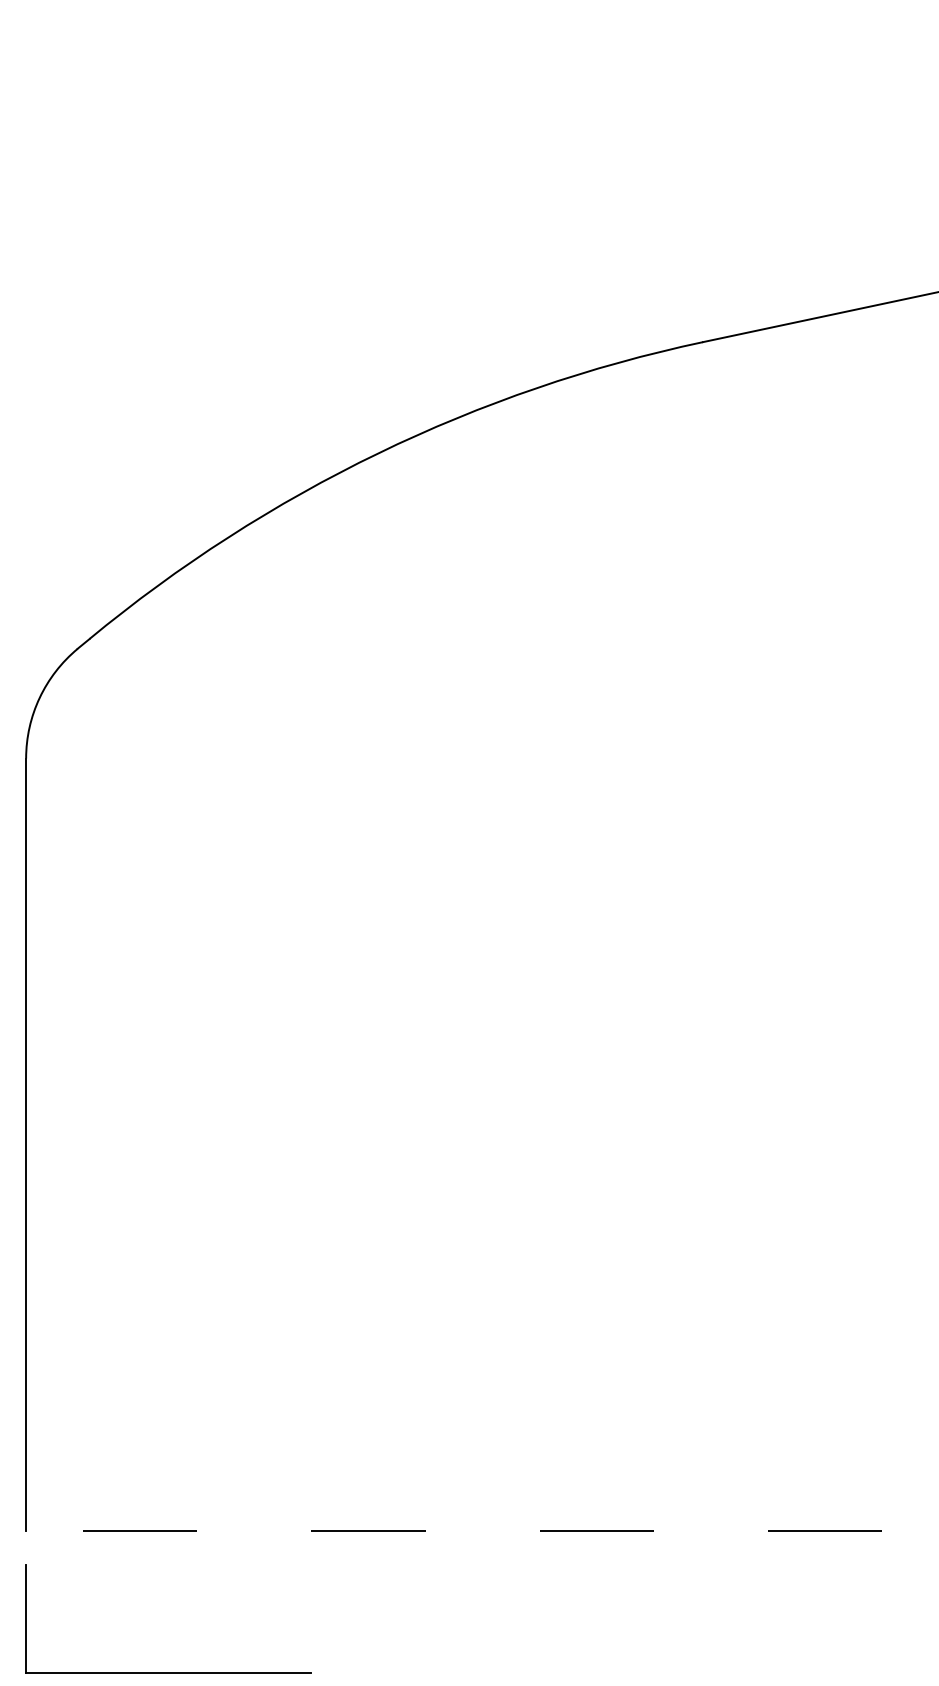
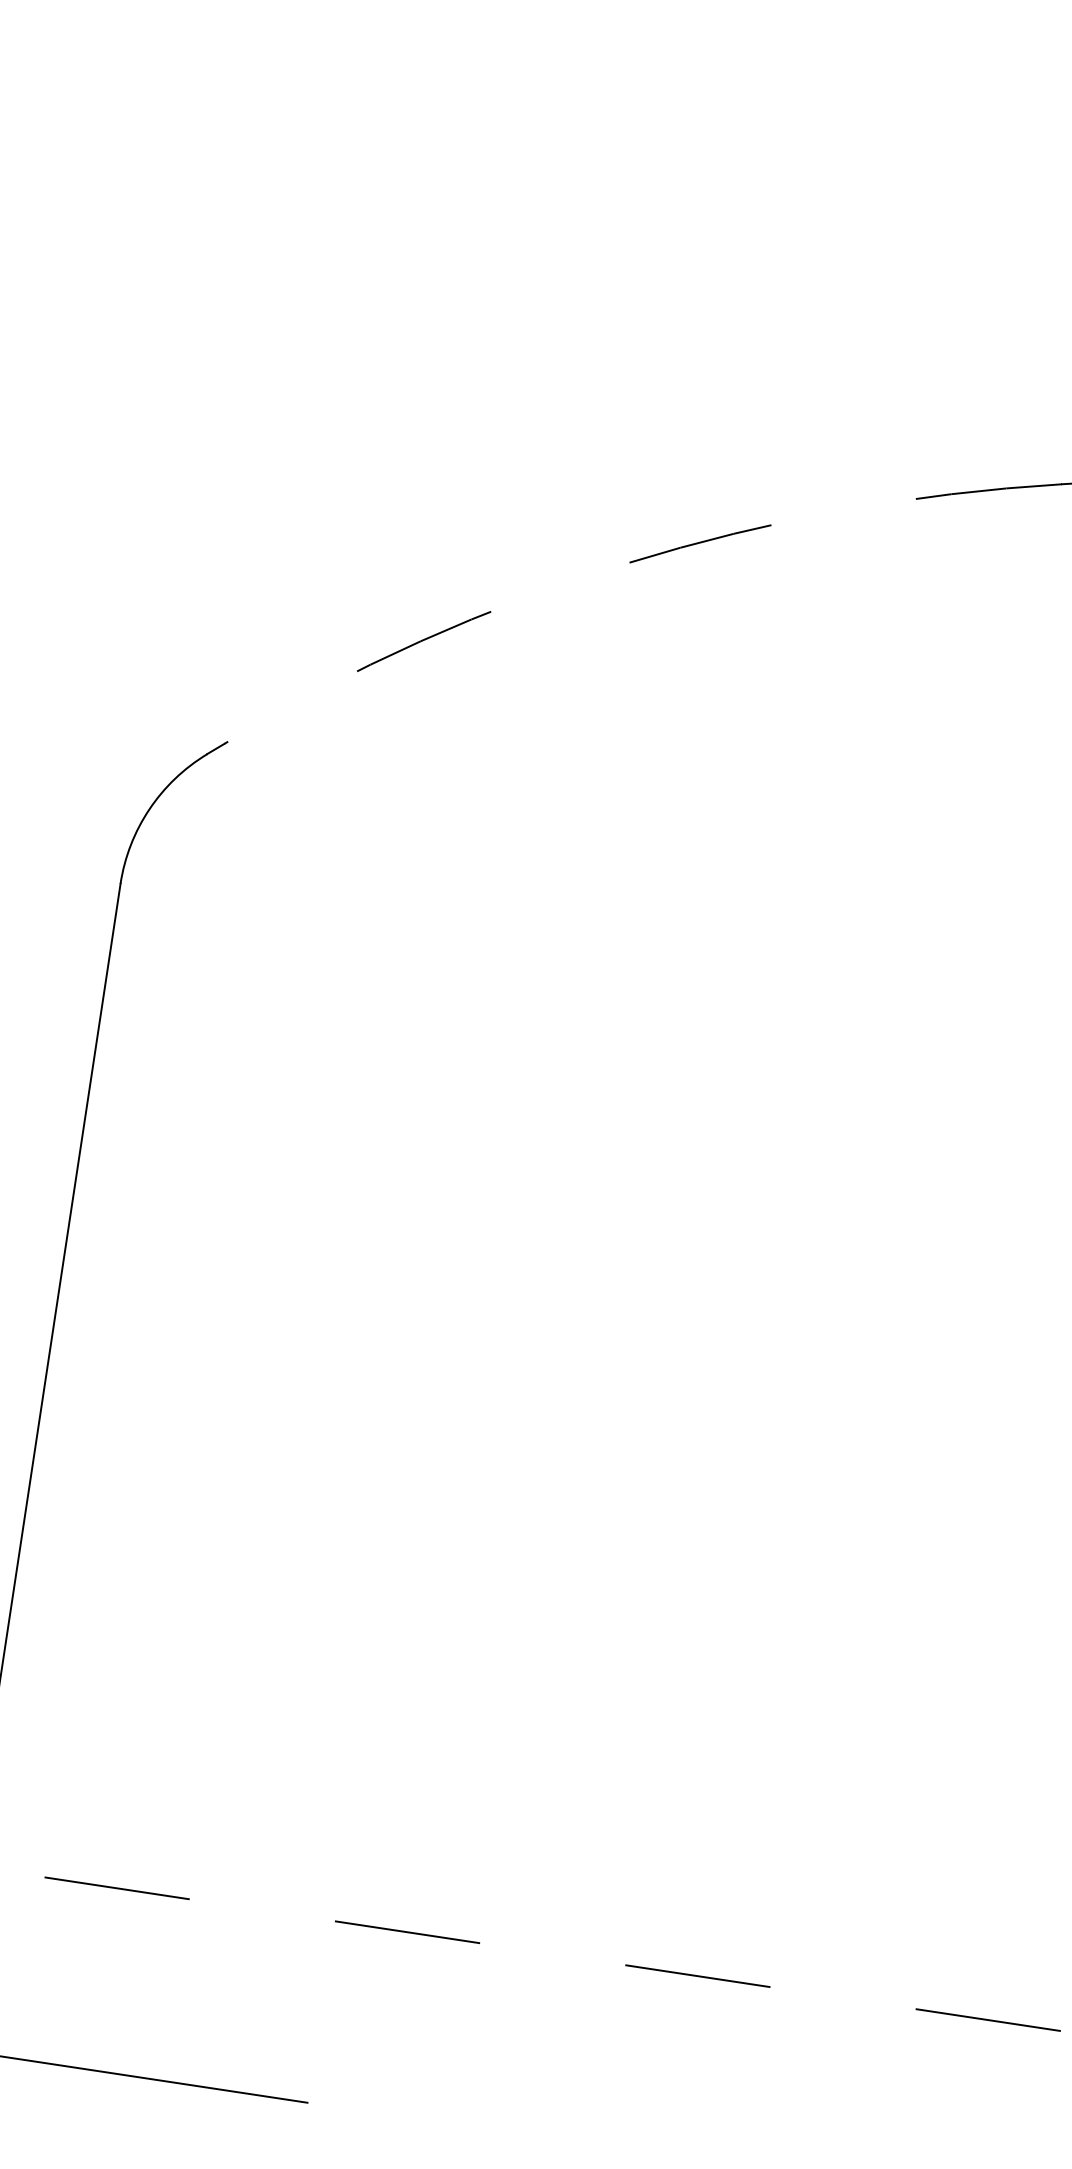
arc: (378, 453) -> (627, 563), solid -> dashed

